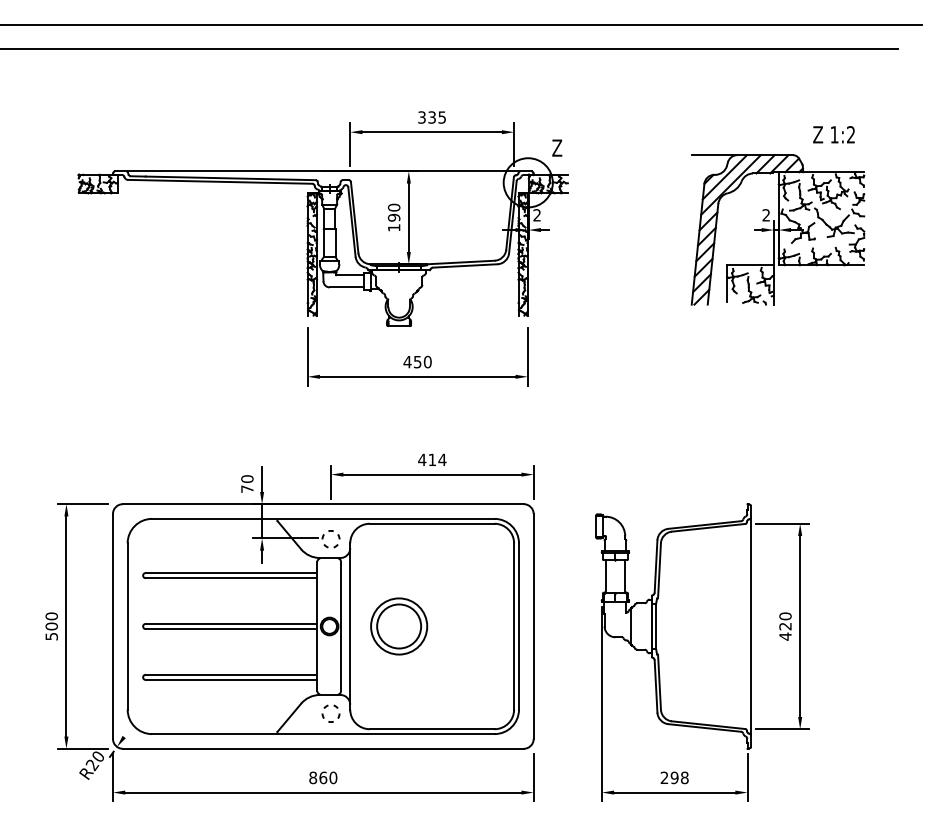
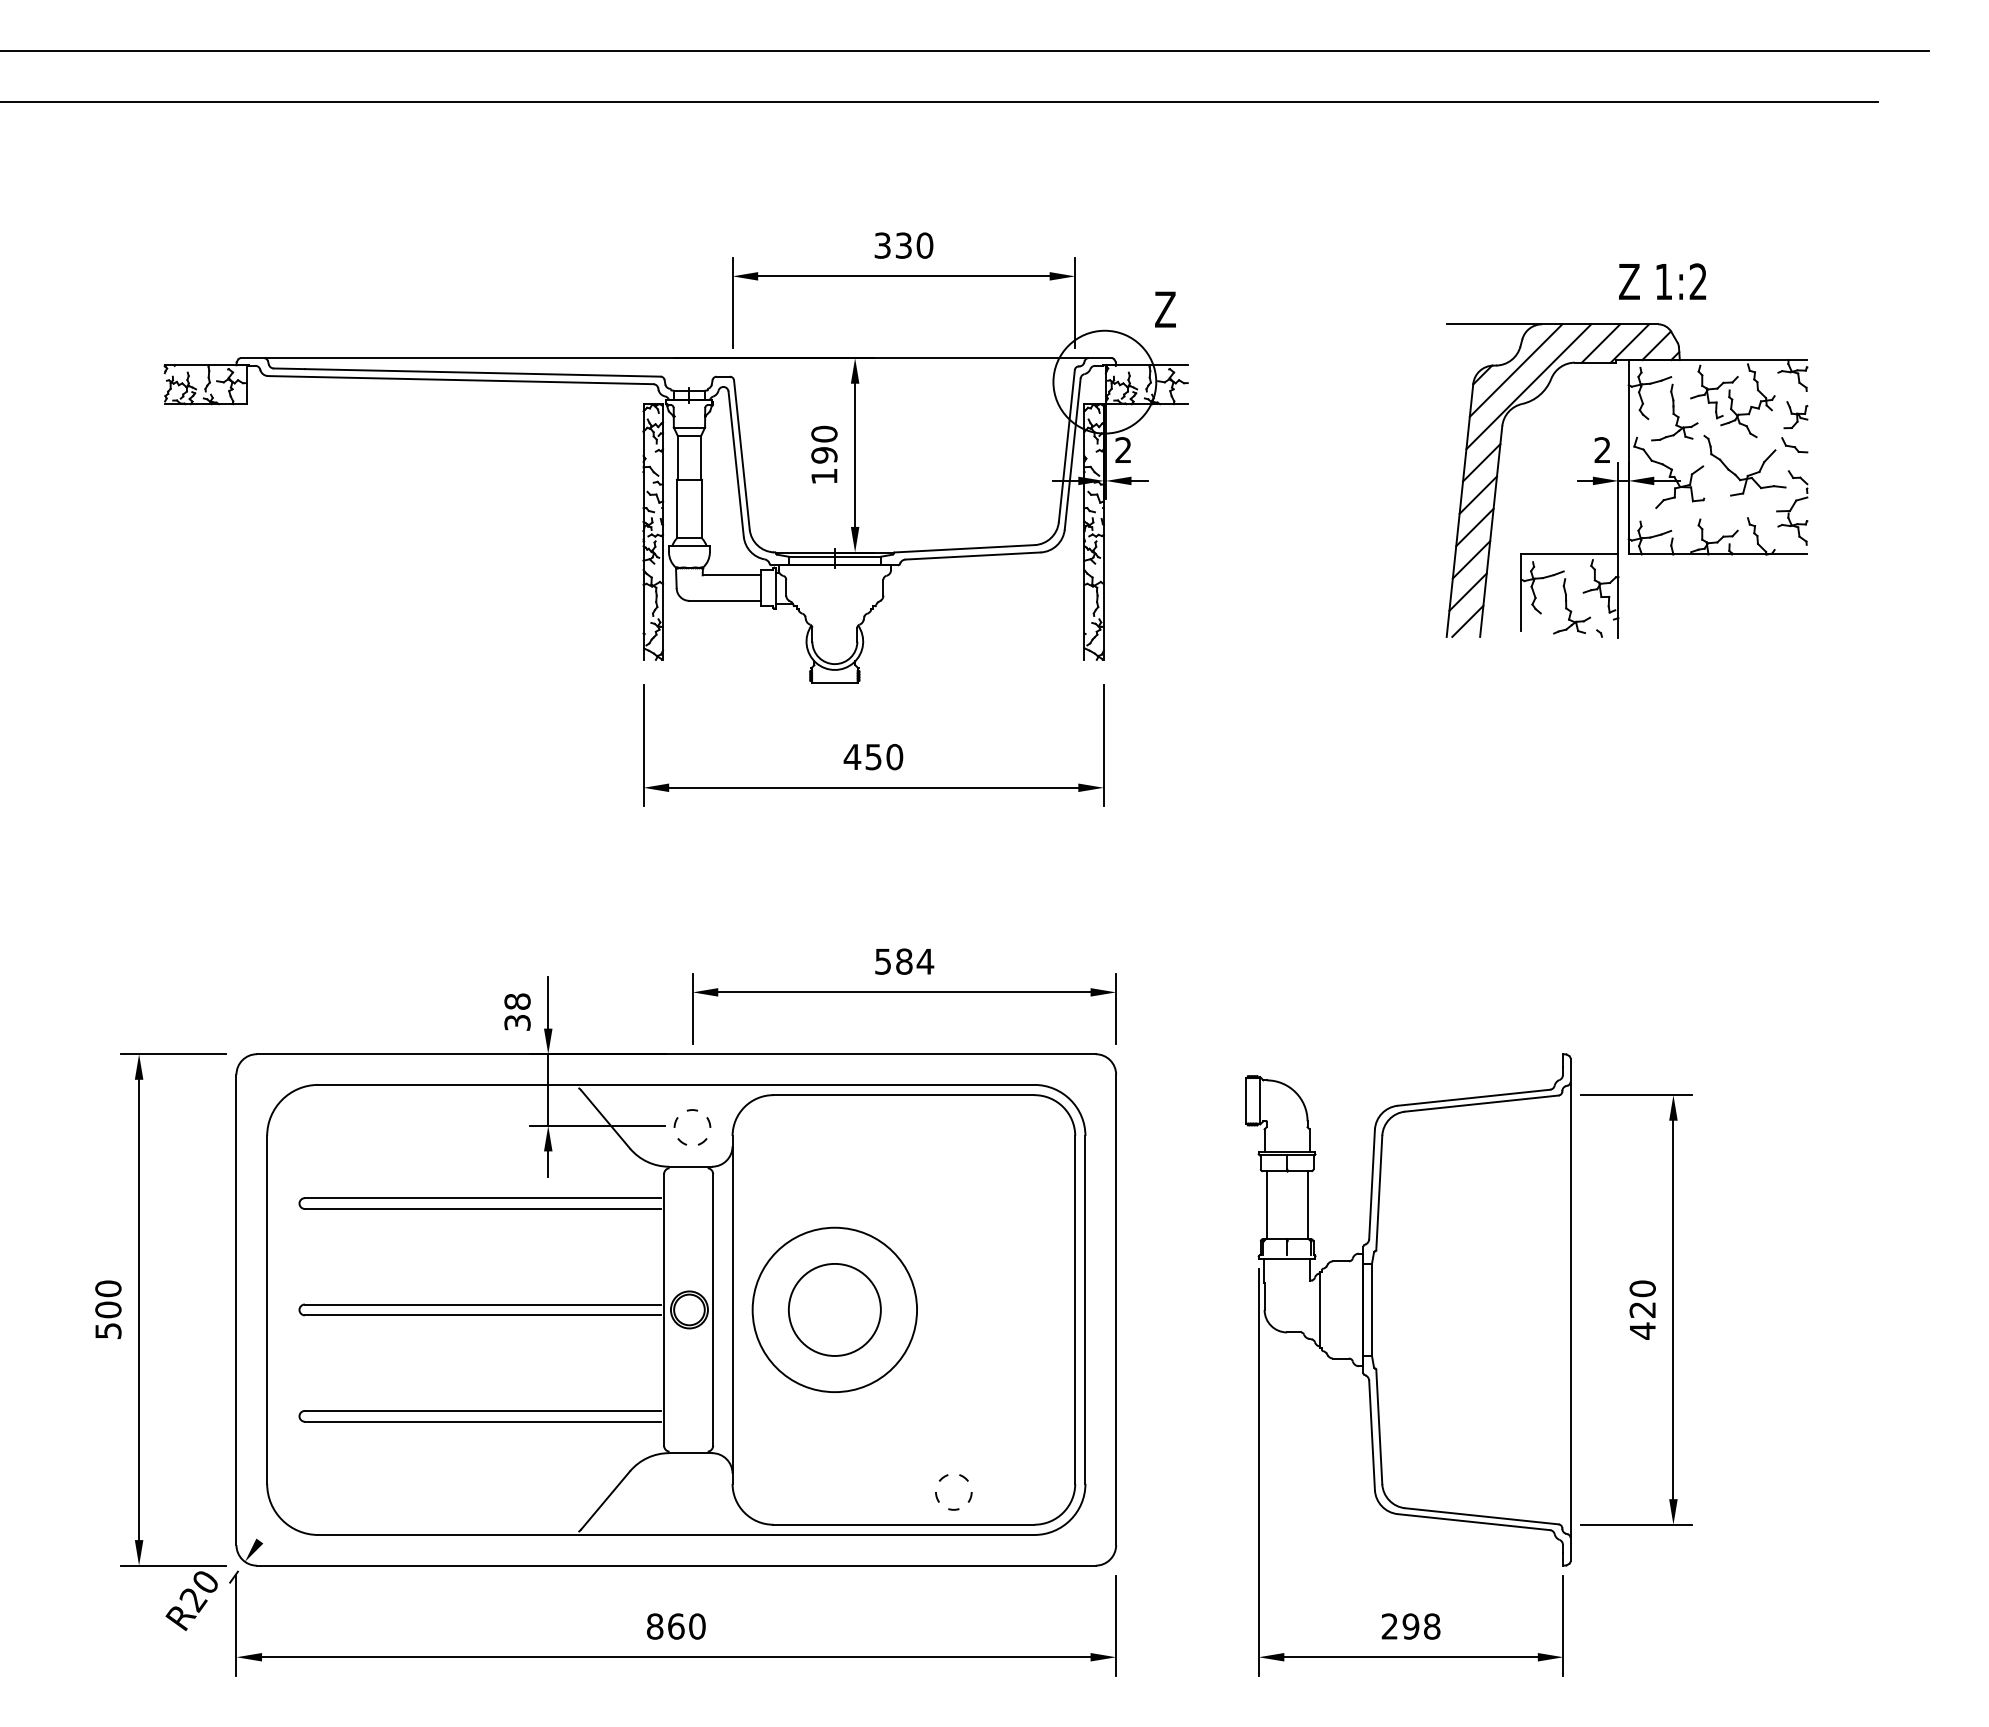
text: (442, 117) -> (925, 245), 335 -> 330
text: (833, 134) -> (1661, 281), moved
text: (427, 459) -> (894, 960), 414 -> 584
text: (247, 483) -> (517, 1010), 70 -> 38
circle: (399, 626) -> (835, 1309), size x1.4
part: (323, 713) -> (938, 1491), moved

